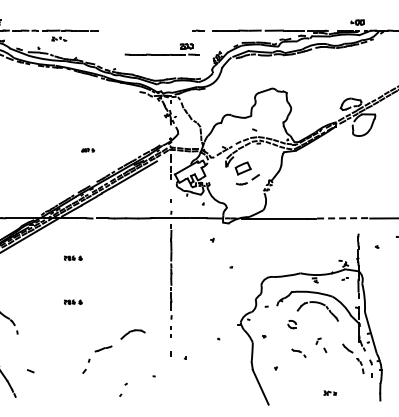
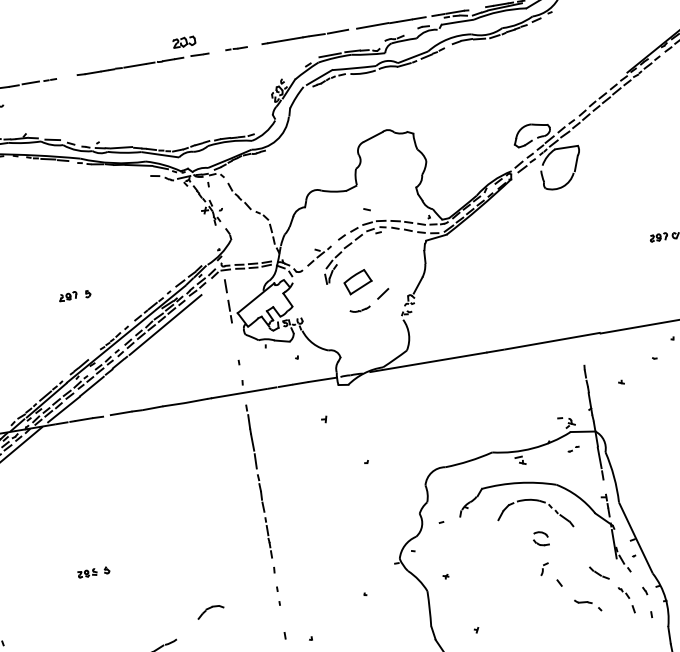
part: (161, 49) -> (140, 55), moved
part: (87, 150) -> (73, 296), size x1.43
line: (343, 218) -> (552, 341), dashed -> solid
part: (73, 257) -> (80, 492), removed
part: (292, 324) -> (541, 538), moved
part: (133, 333) -> (211, 610), size x0.62
part: (298, 352) -> (587, 604), moved

